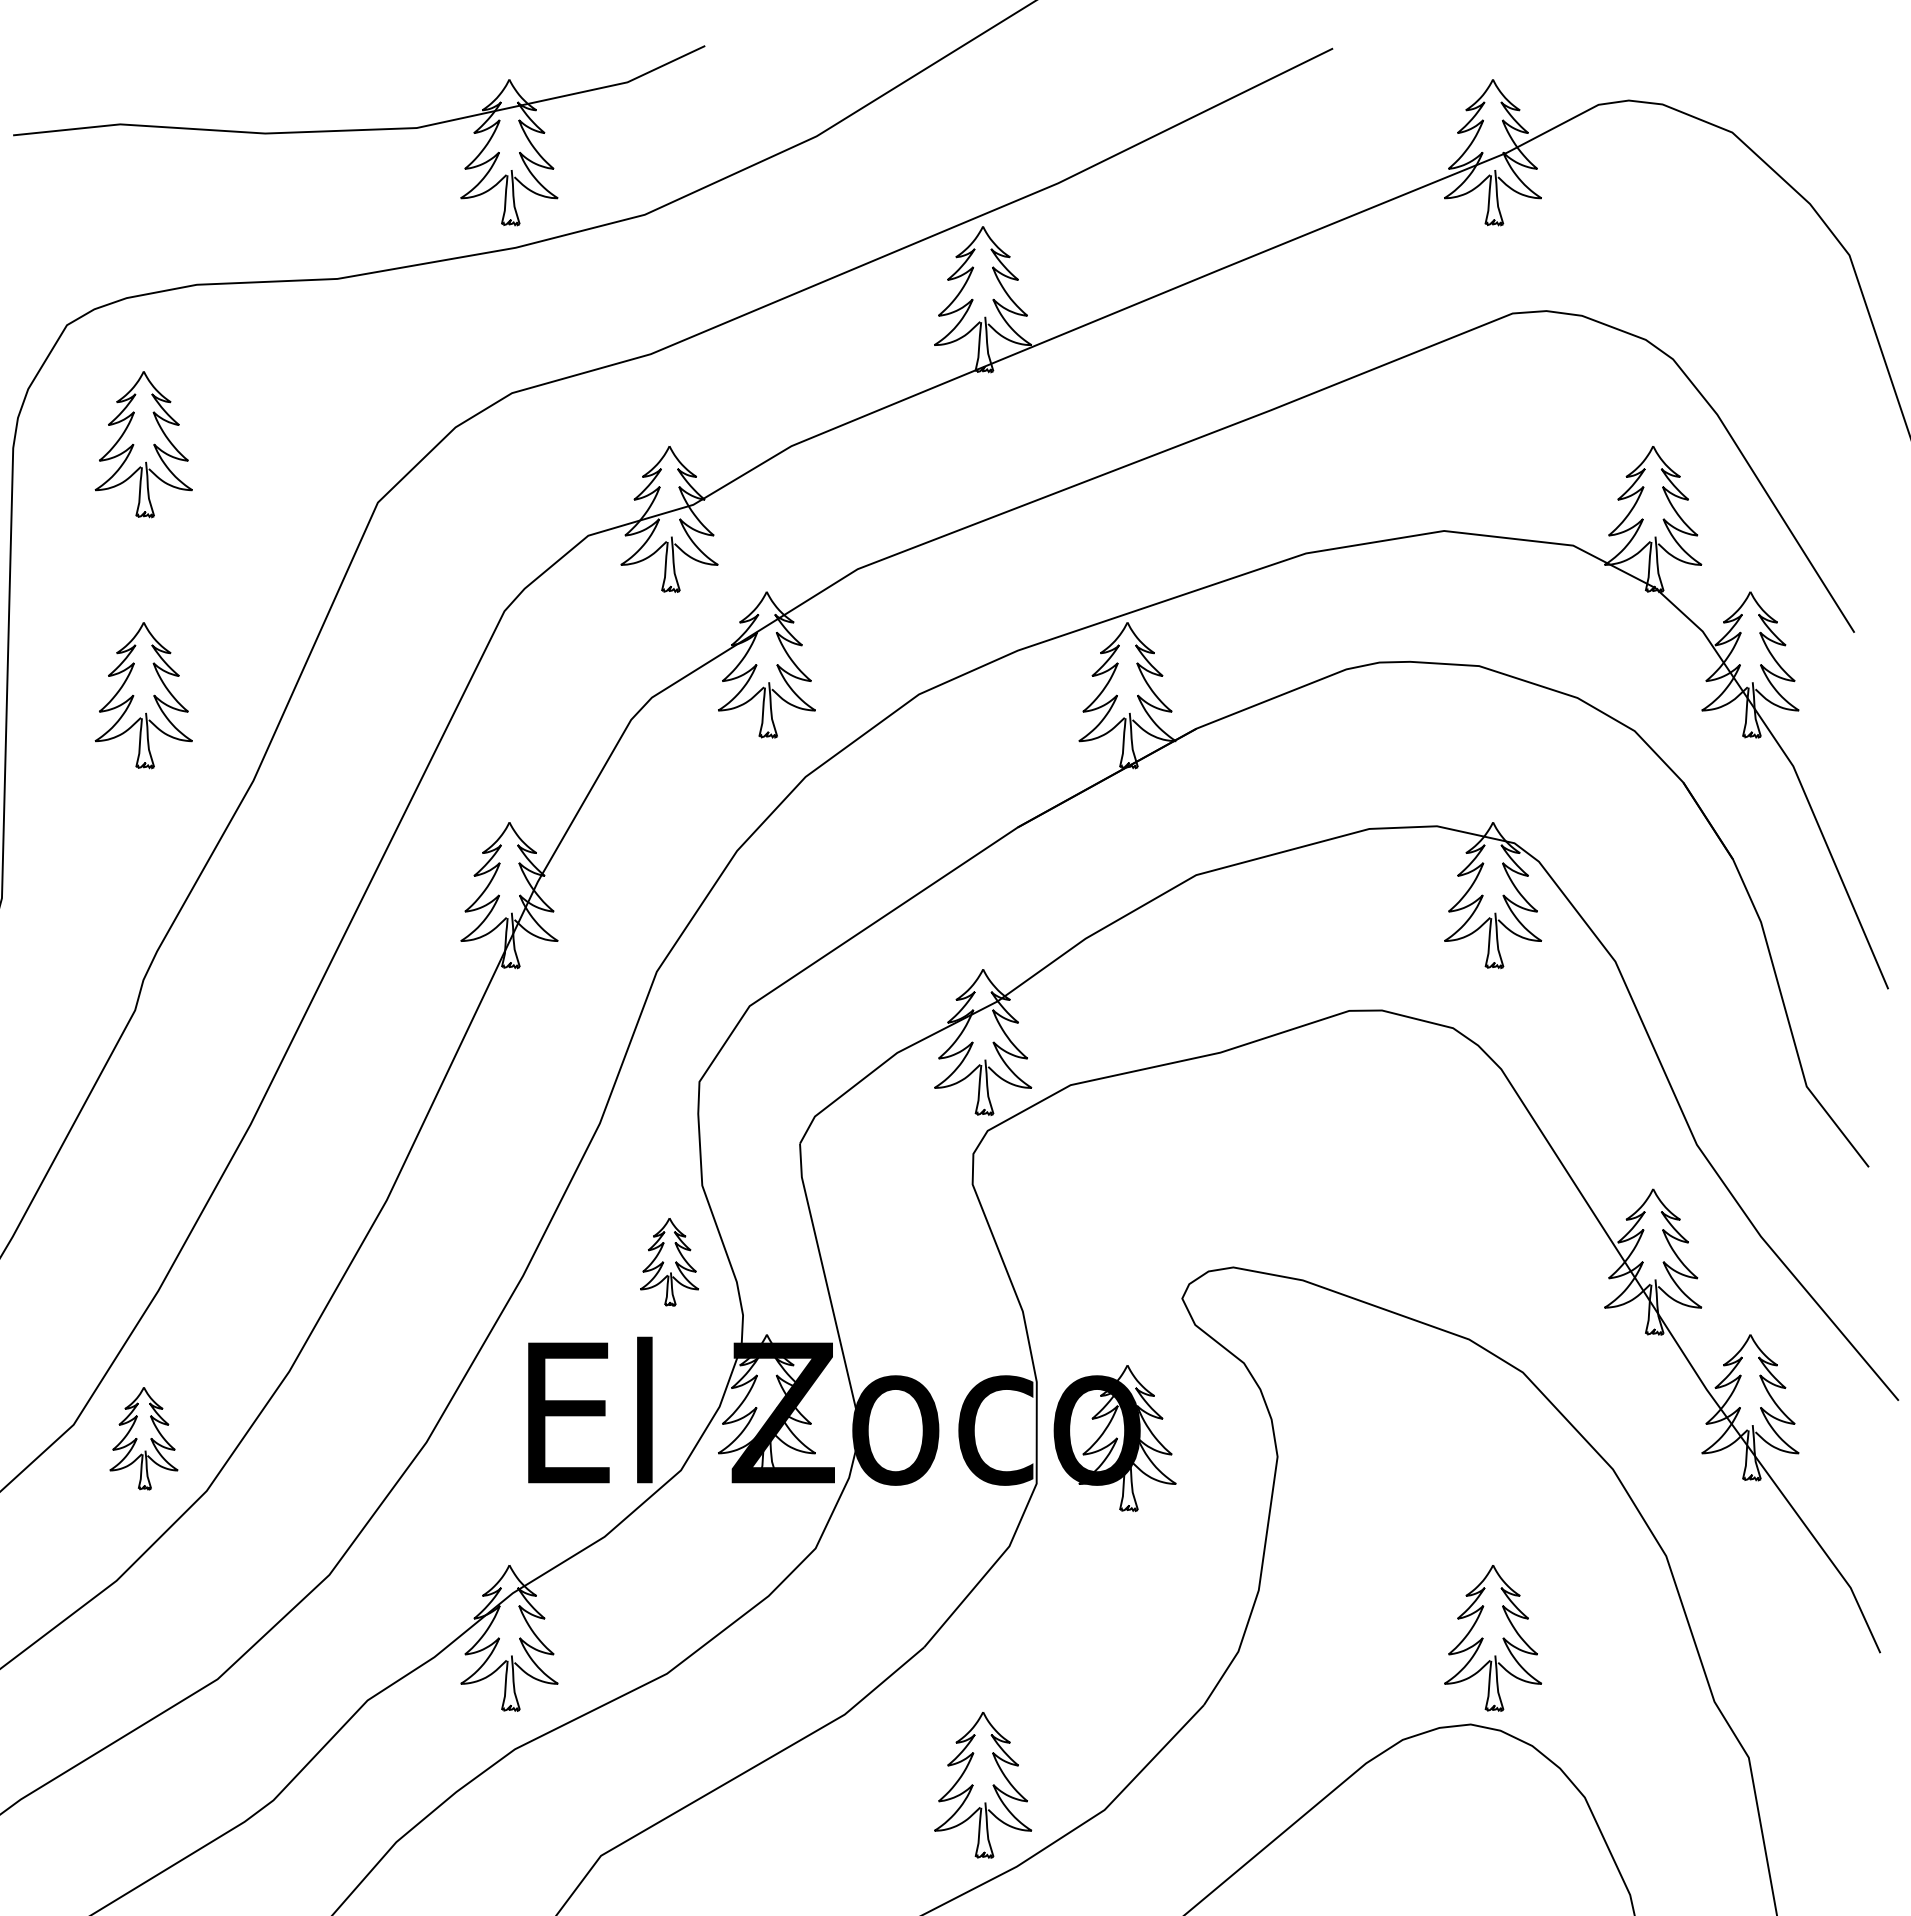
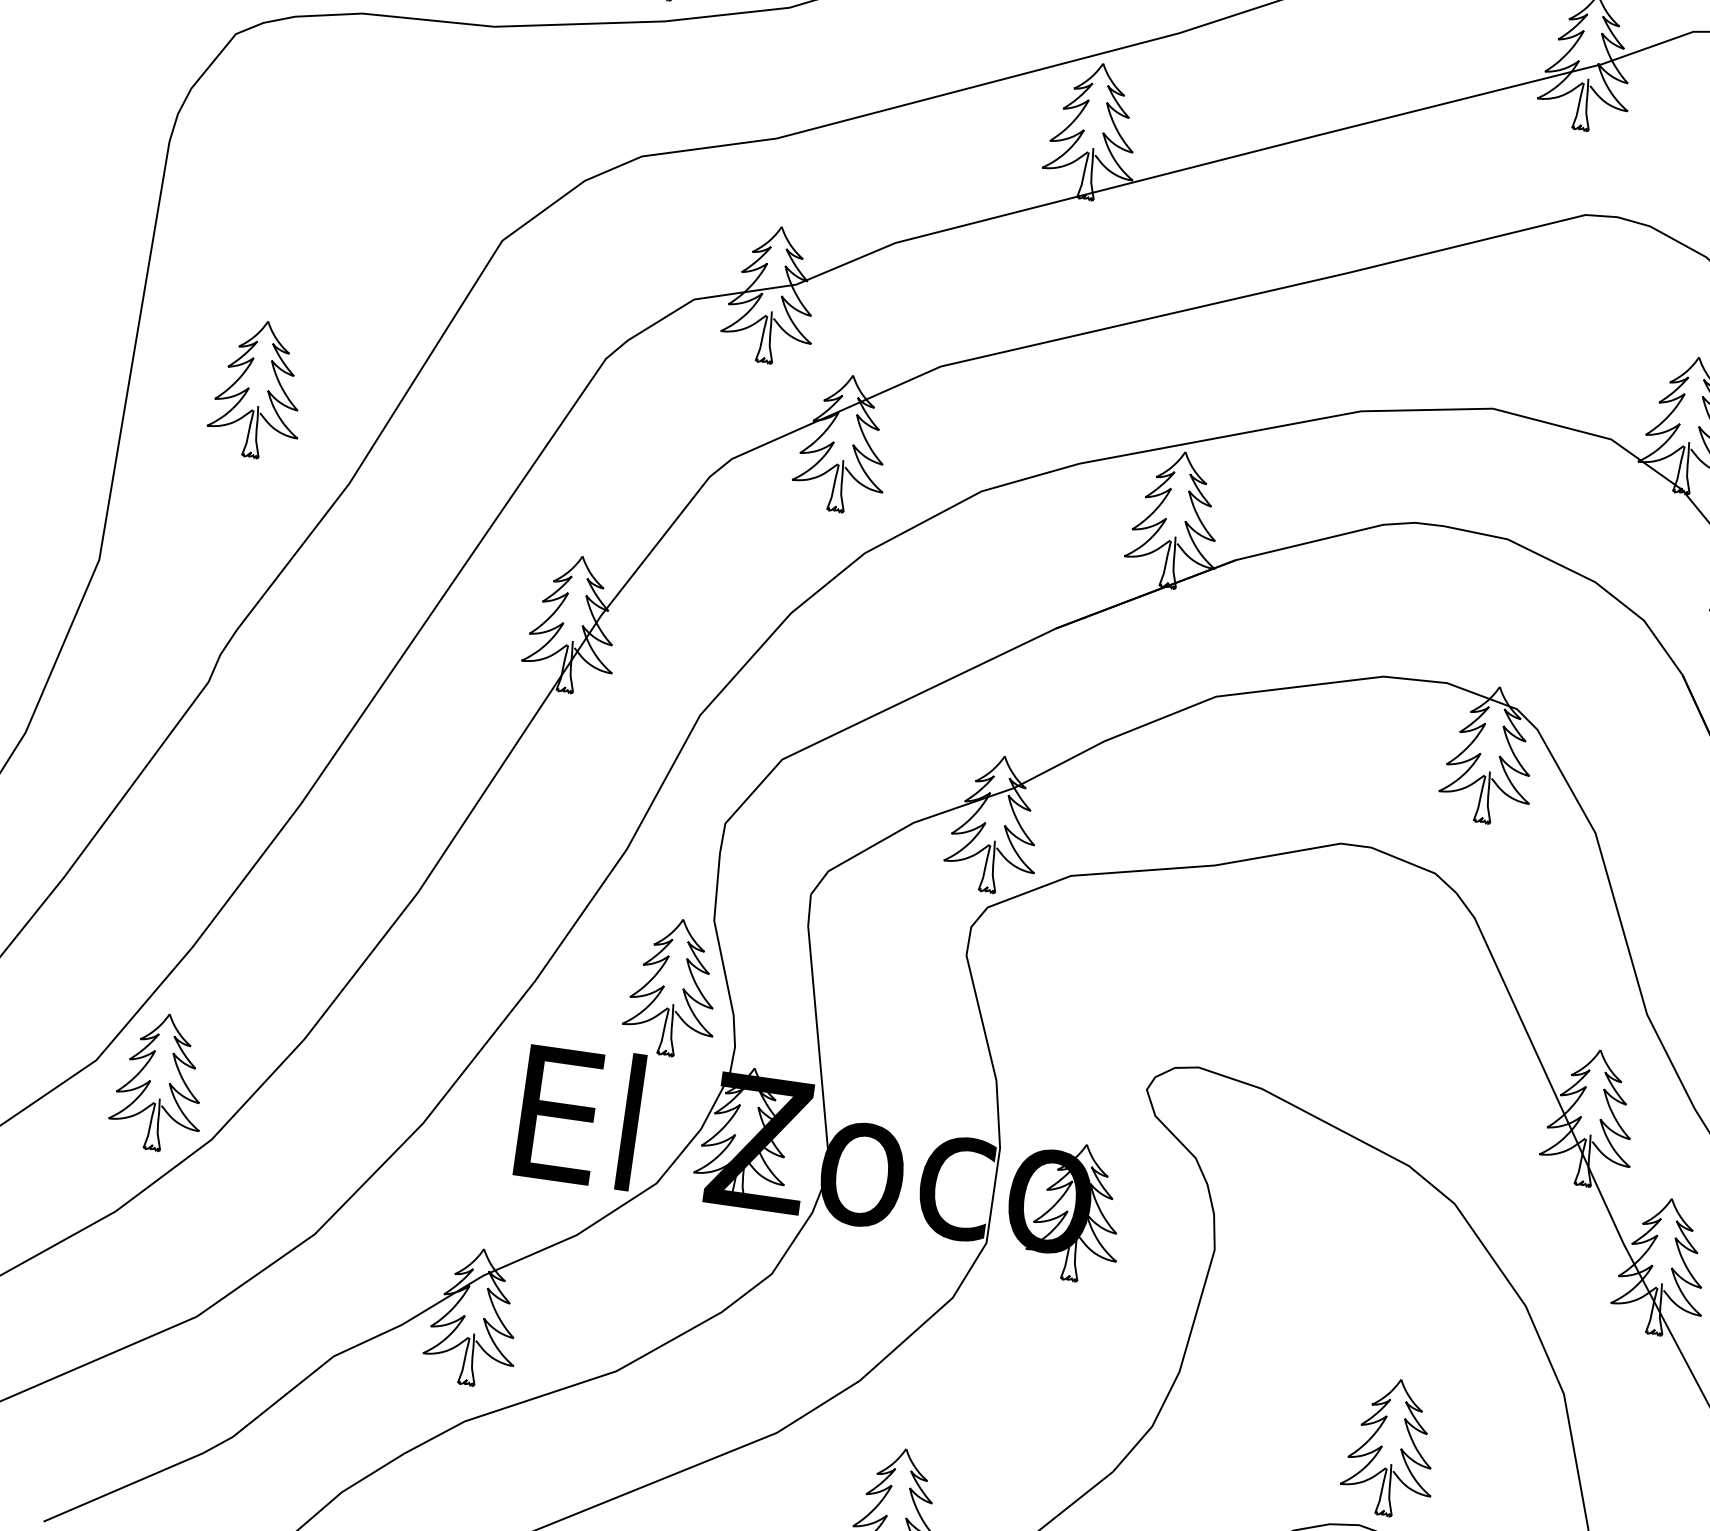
part: (143, 444) -> (291, 155), removed
part: (669, 1261) -> (673, 987), size x1.67
part: (143, 1438) -> (159, 1082), size x1.43

